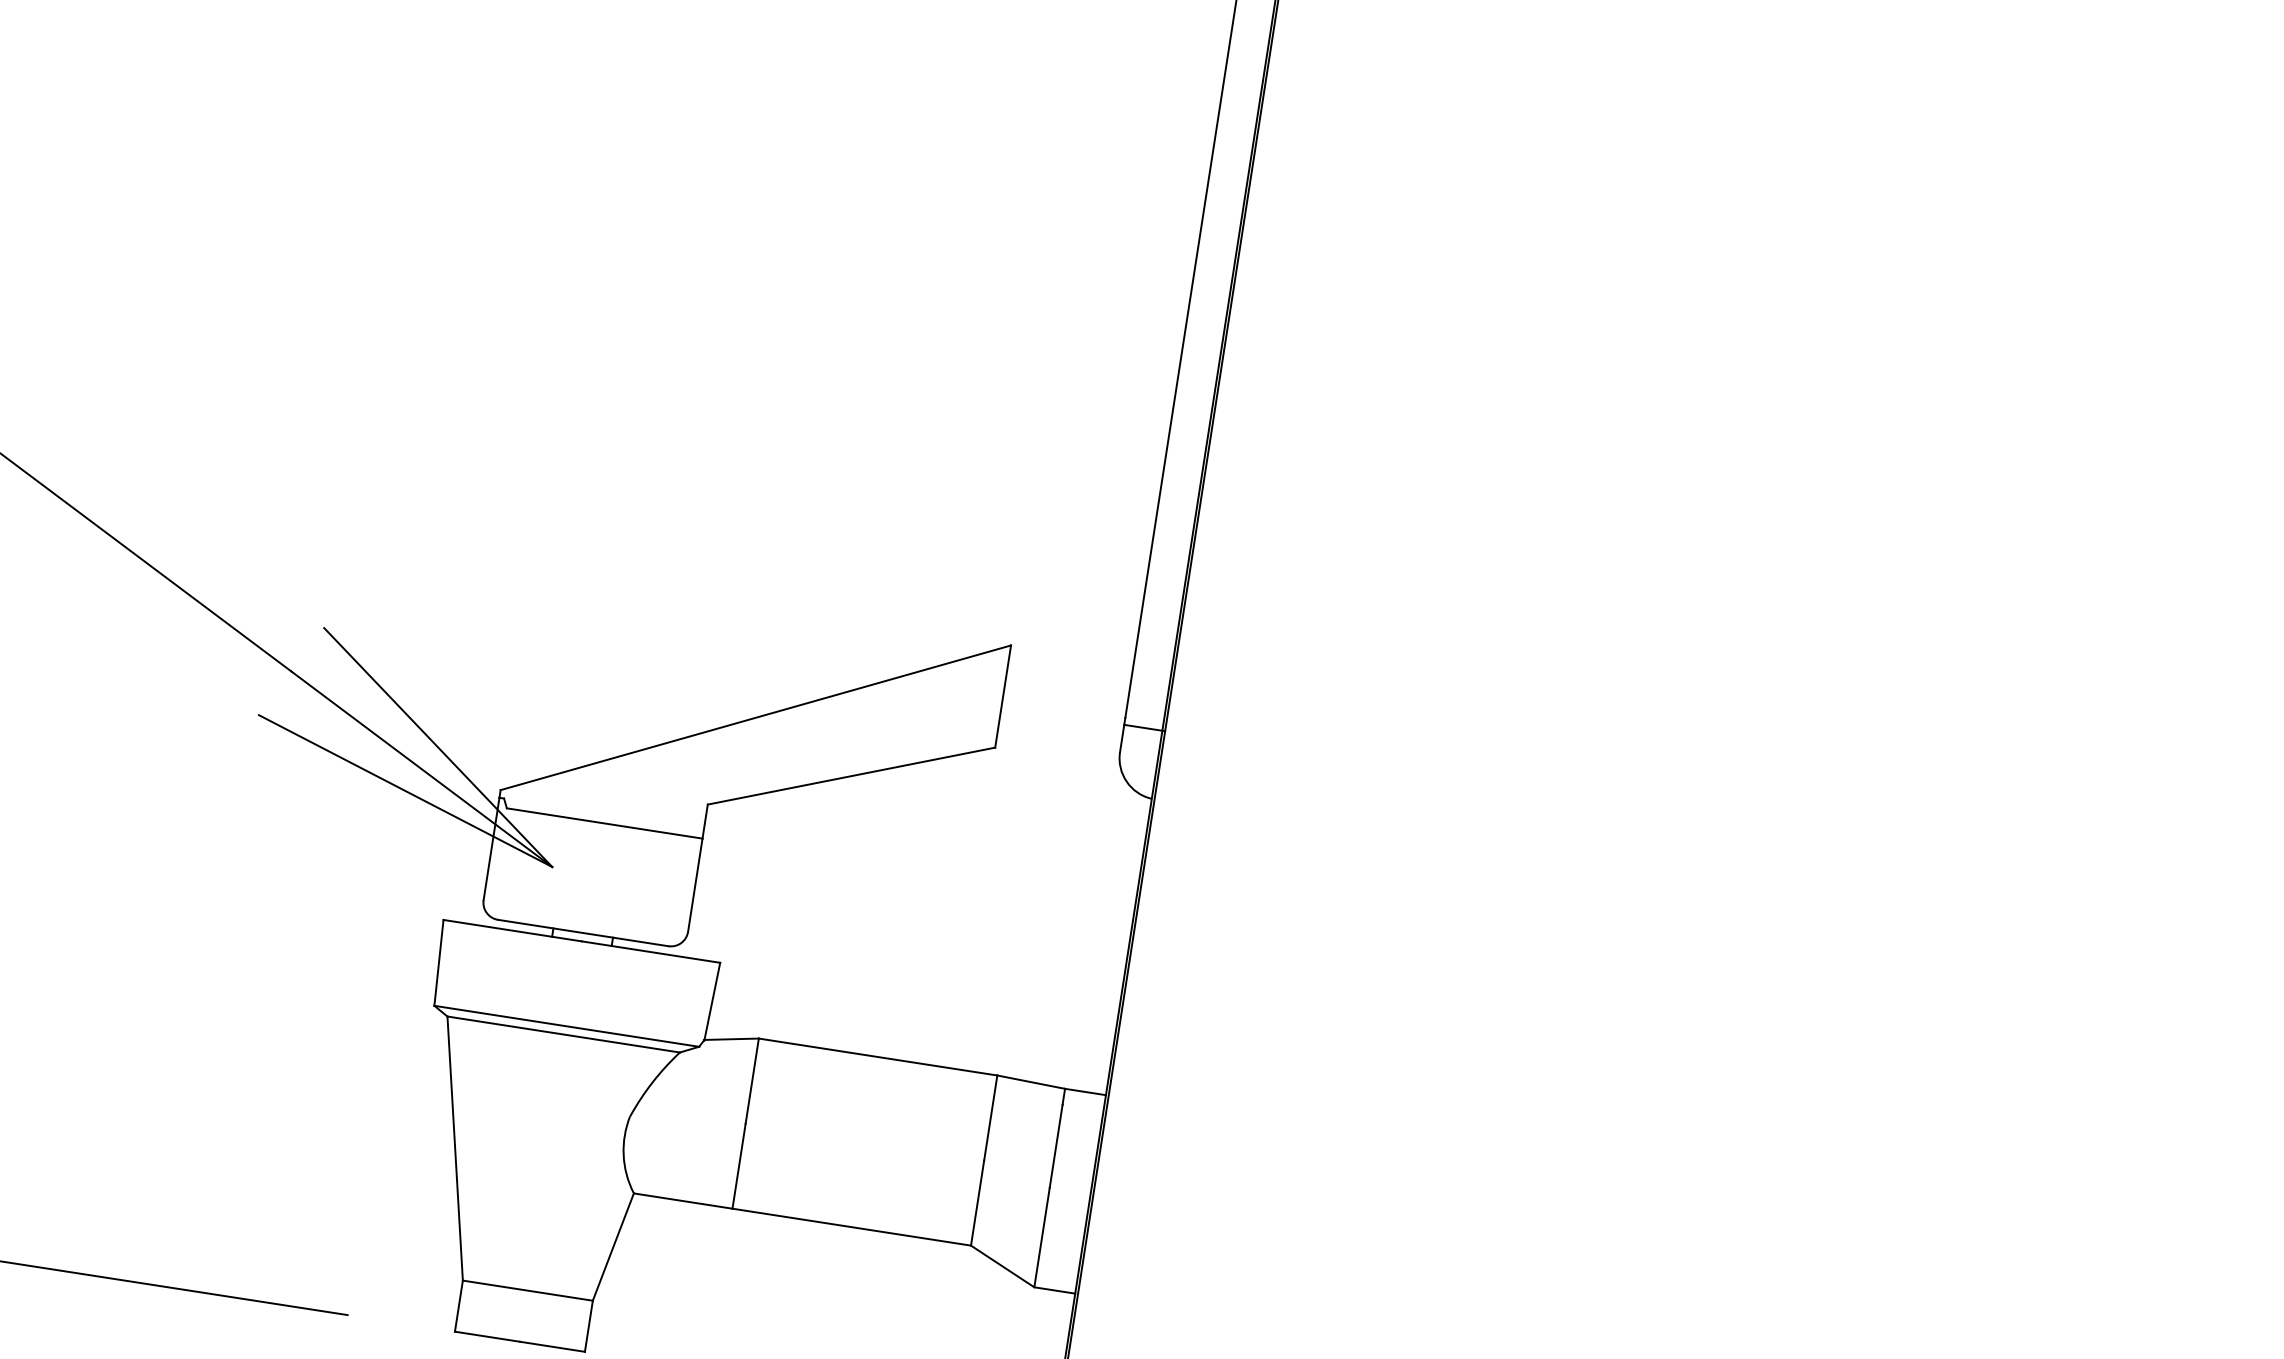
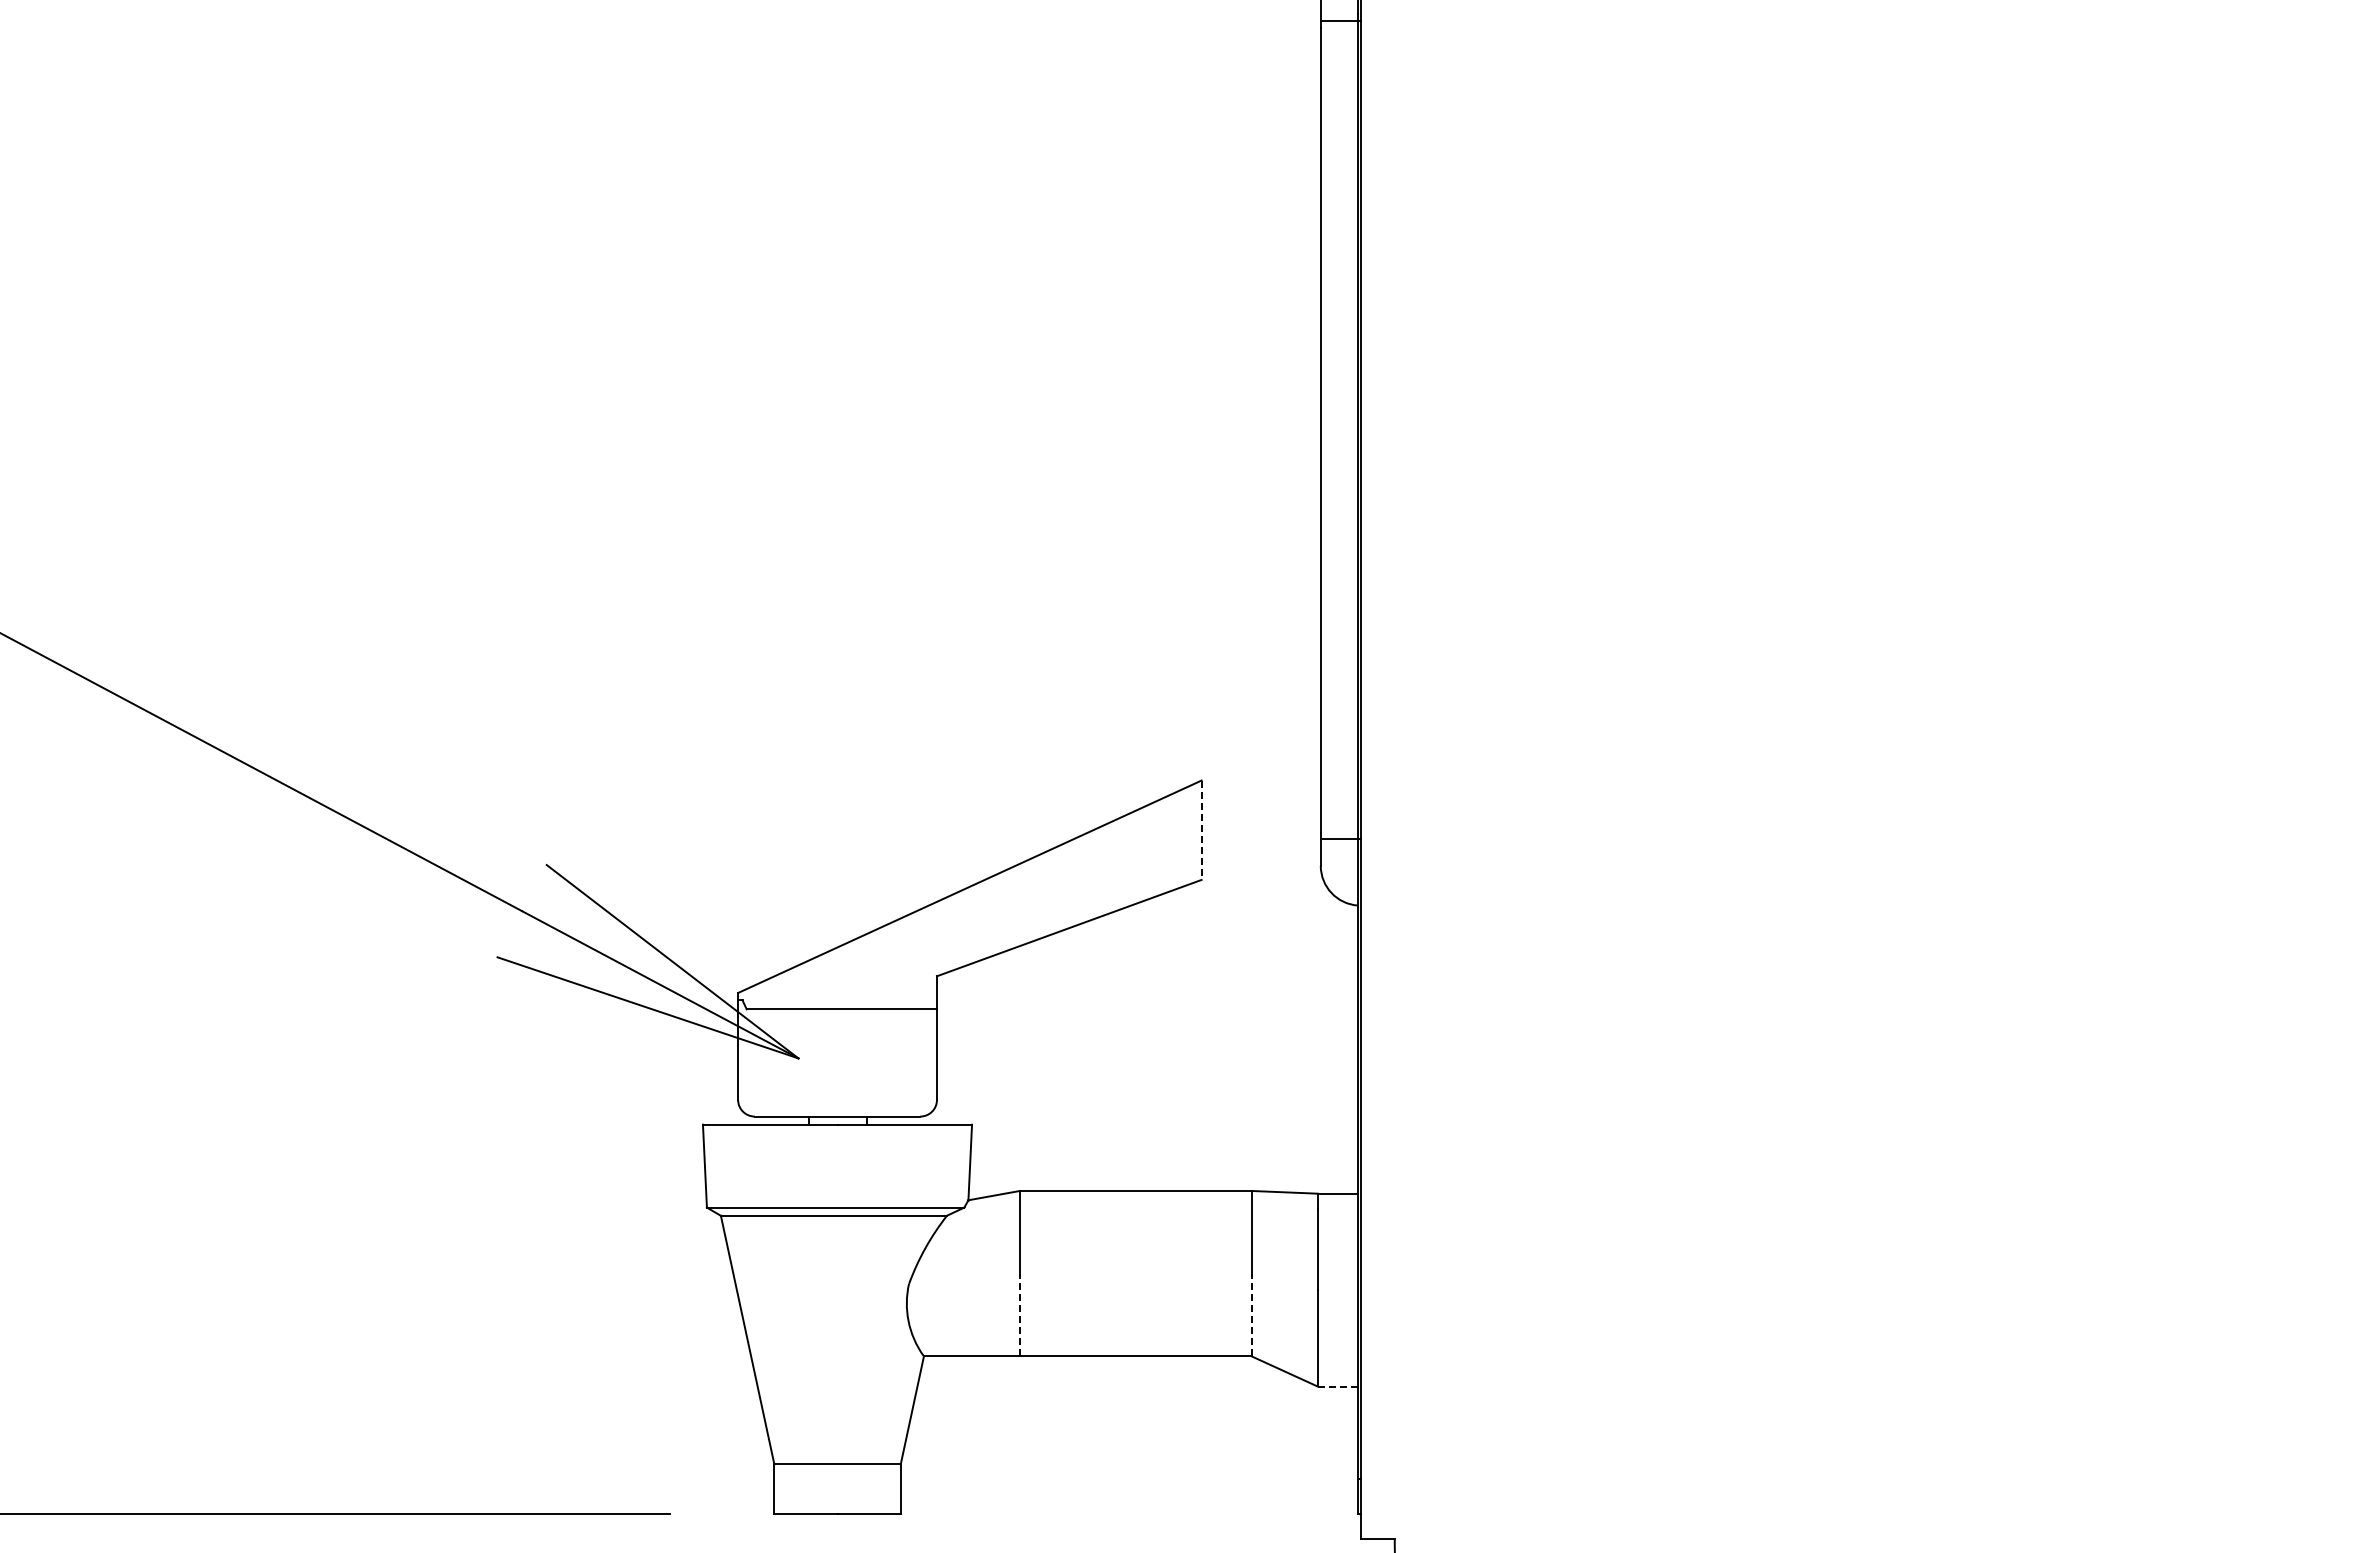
line: (1003, 696) -> (1201, 830), solid -> dashed
line: (738, 1165) -> (1019, 1314), solid -> dashed
line: (977, 1202) -> (1251, 1314), solid -> dashed
line: (1054, 1290) -> (1337, 1386), solid -> dashed

